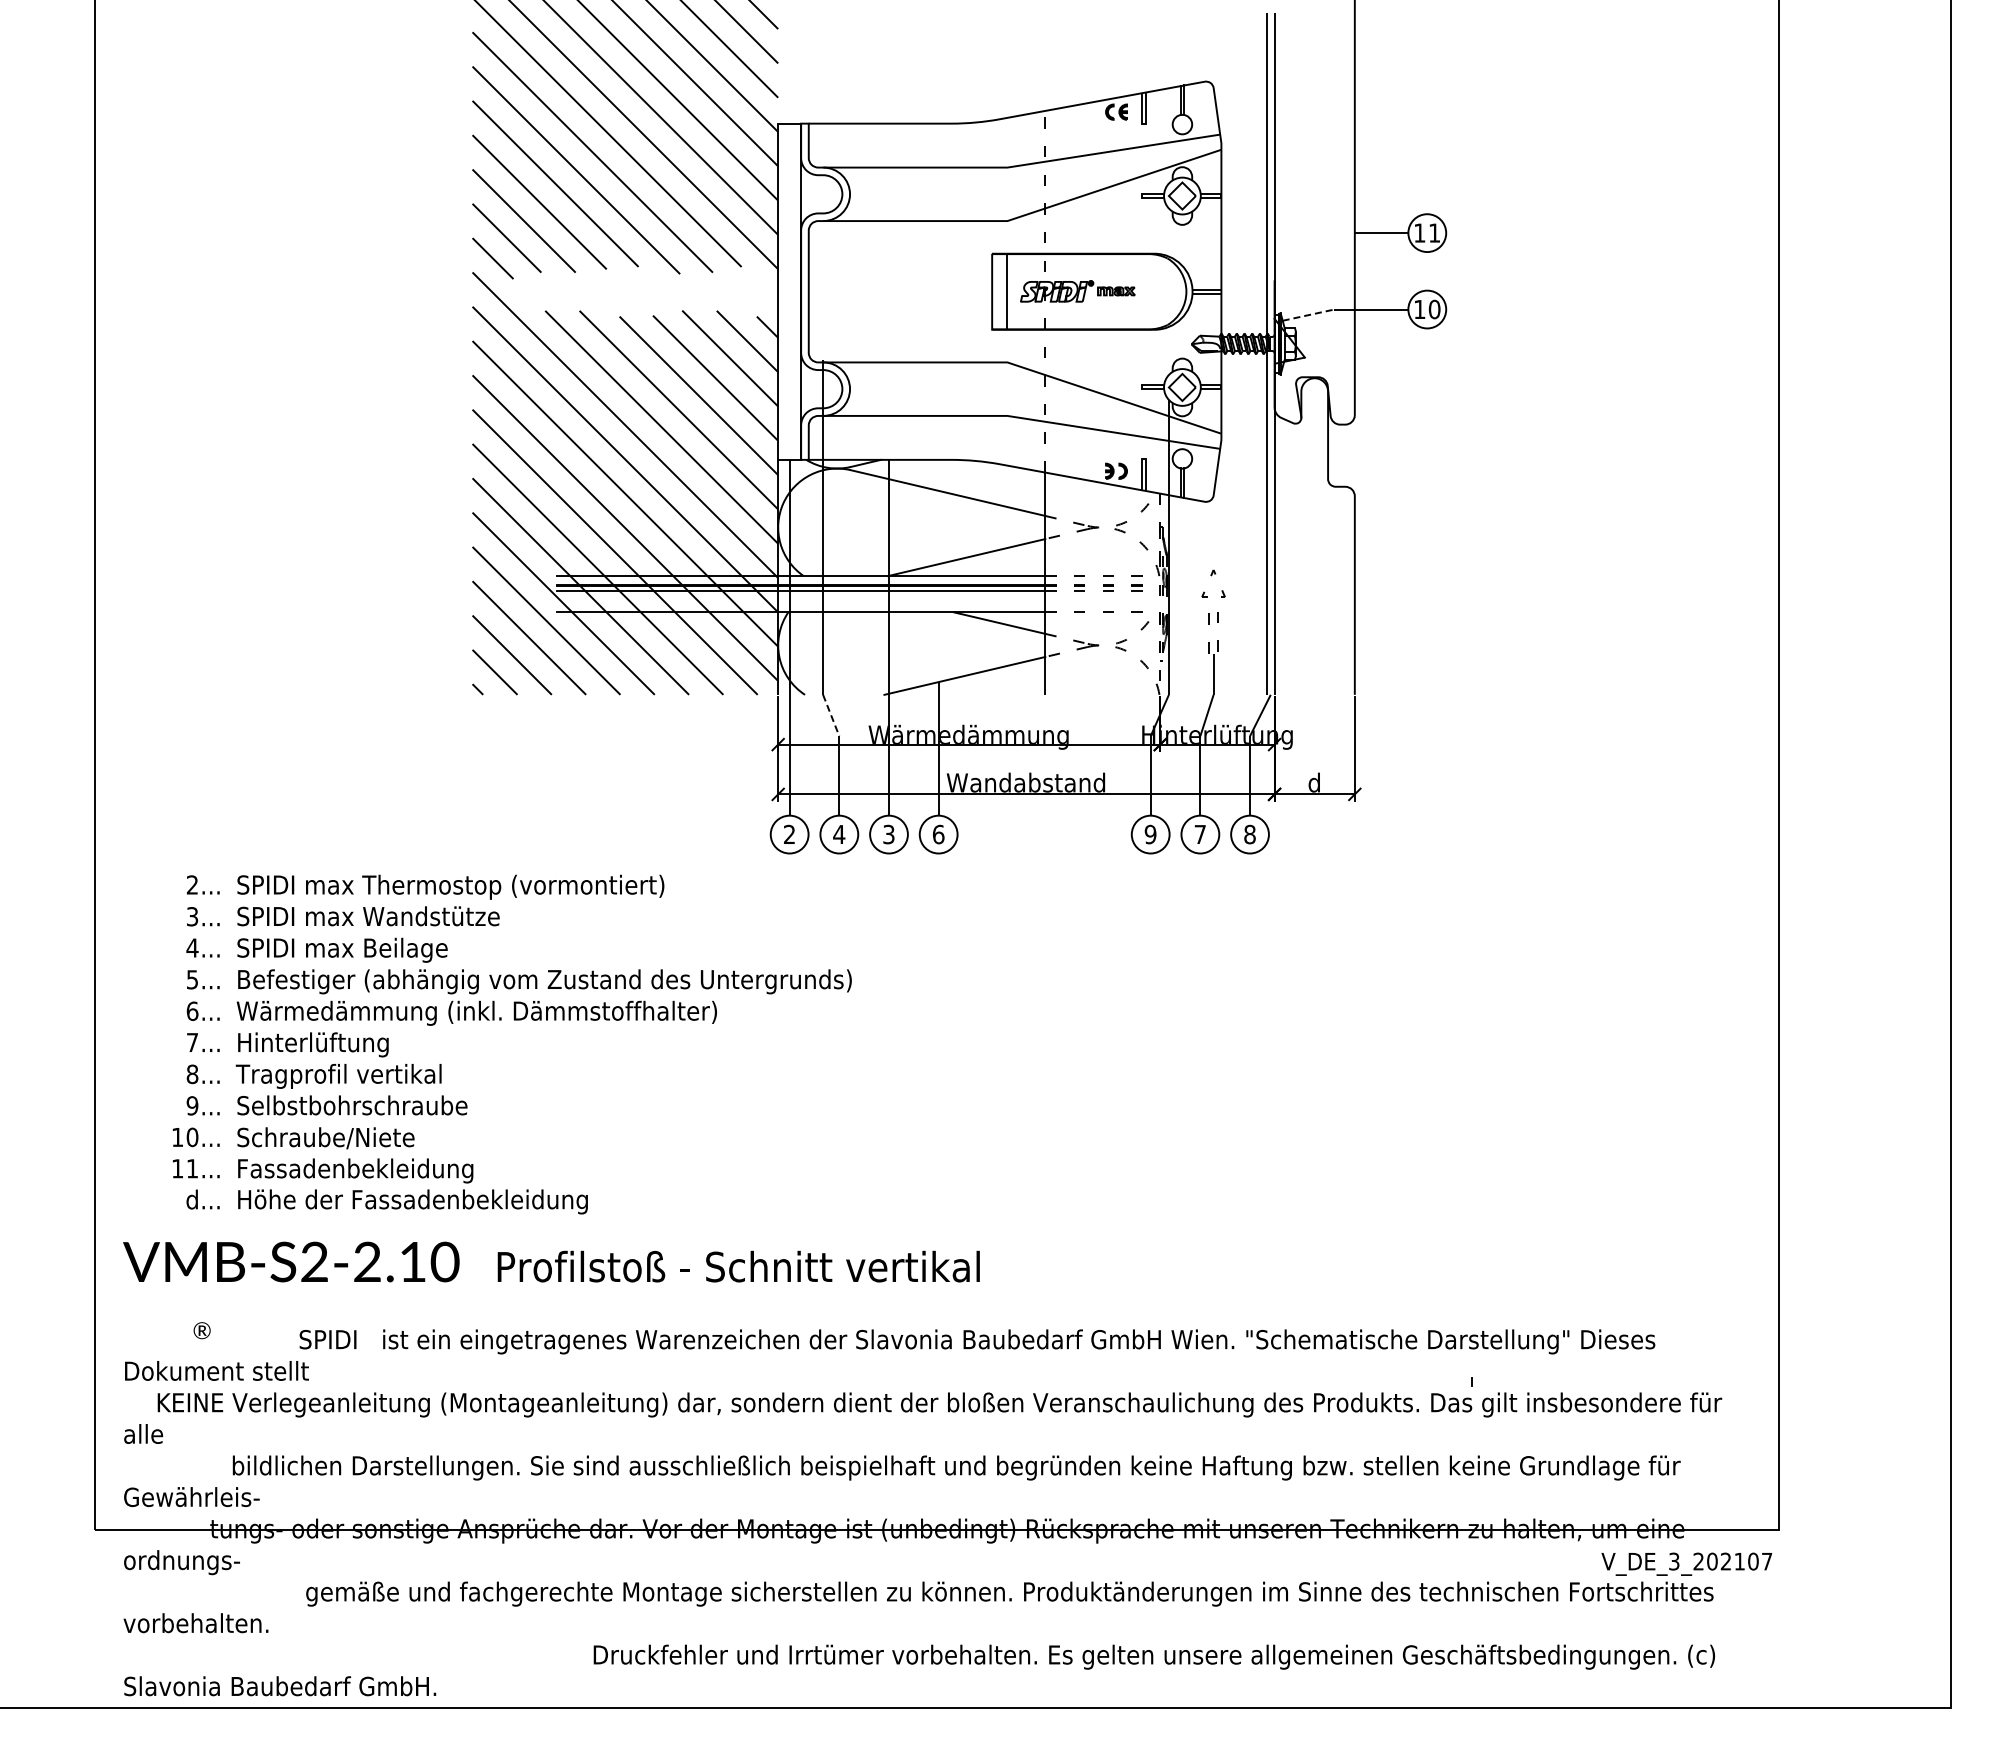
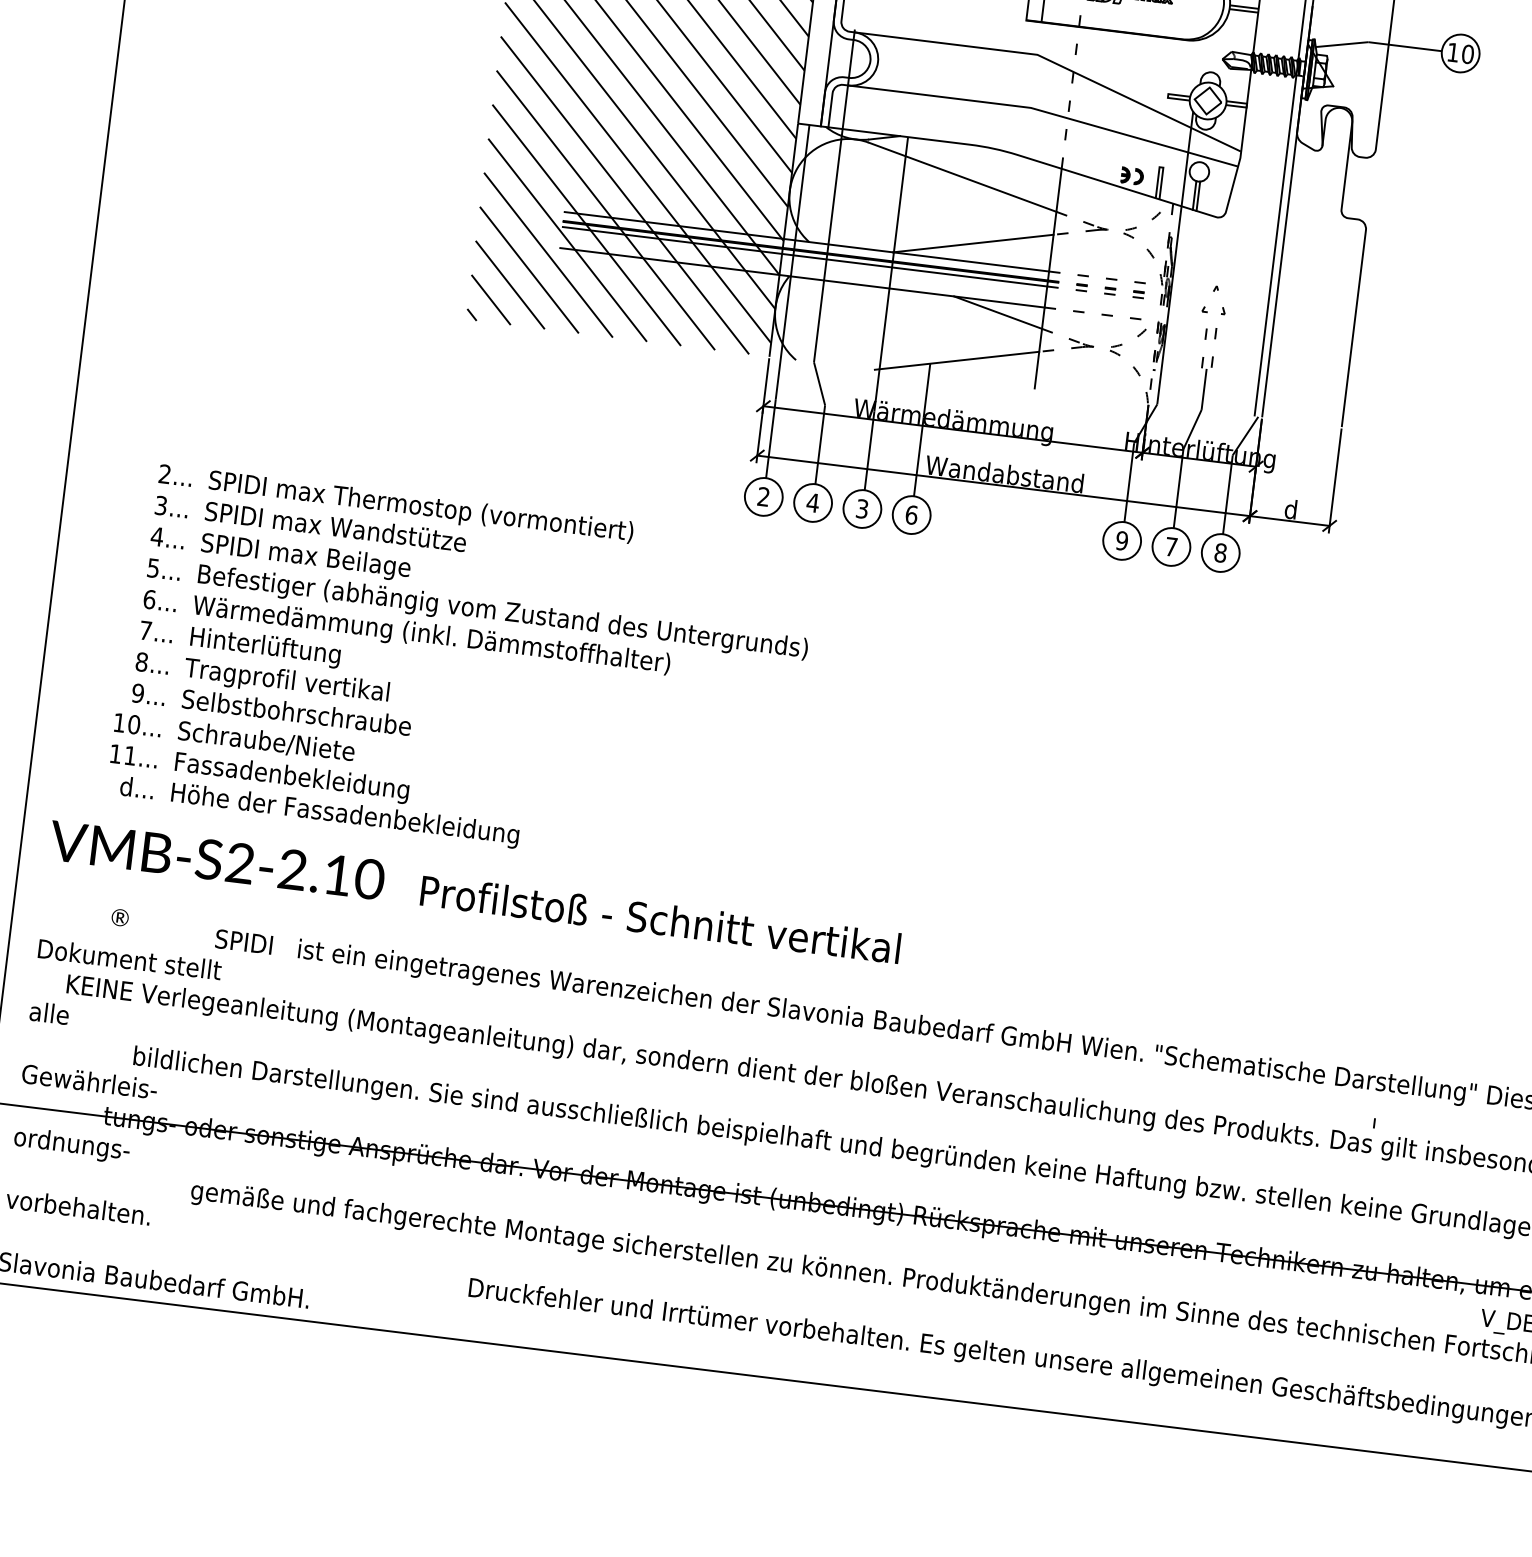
line: (1309, 315) -> (1343, 45), dashed -> solid
line: (831, 715) -> (819, 383), dashed -> solid

